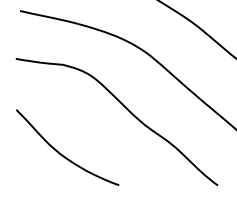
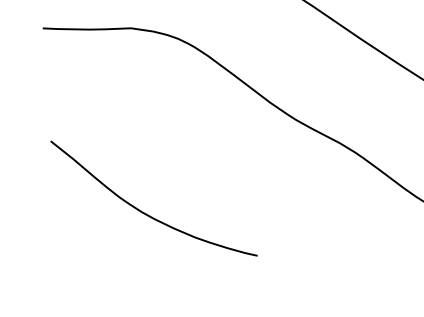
curve: (61, 153) -> (144, 210), moved

